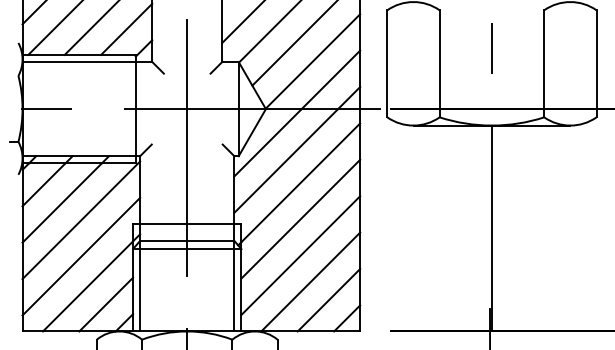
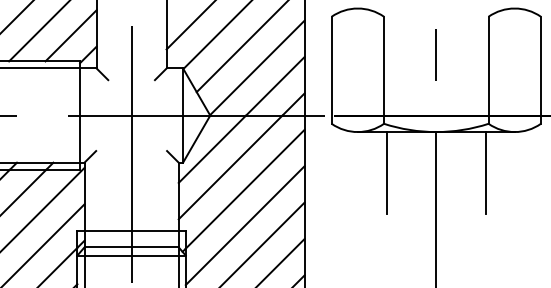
line: (442, 166) -> (386, 172), added
line: (541, 166) -> (485, 172), added

